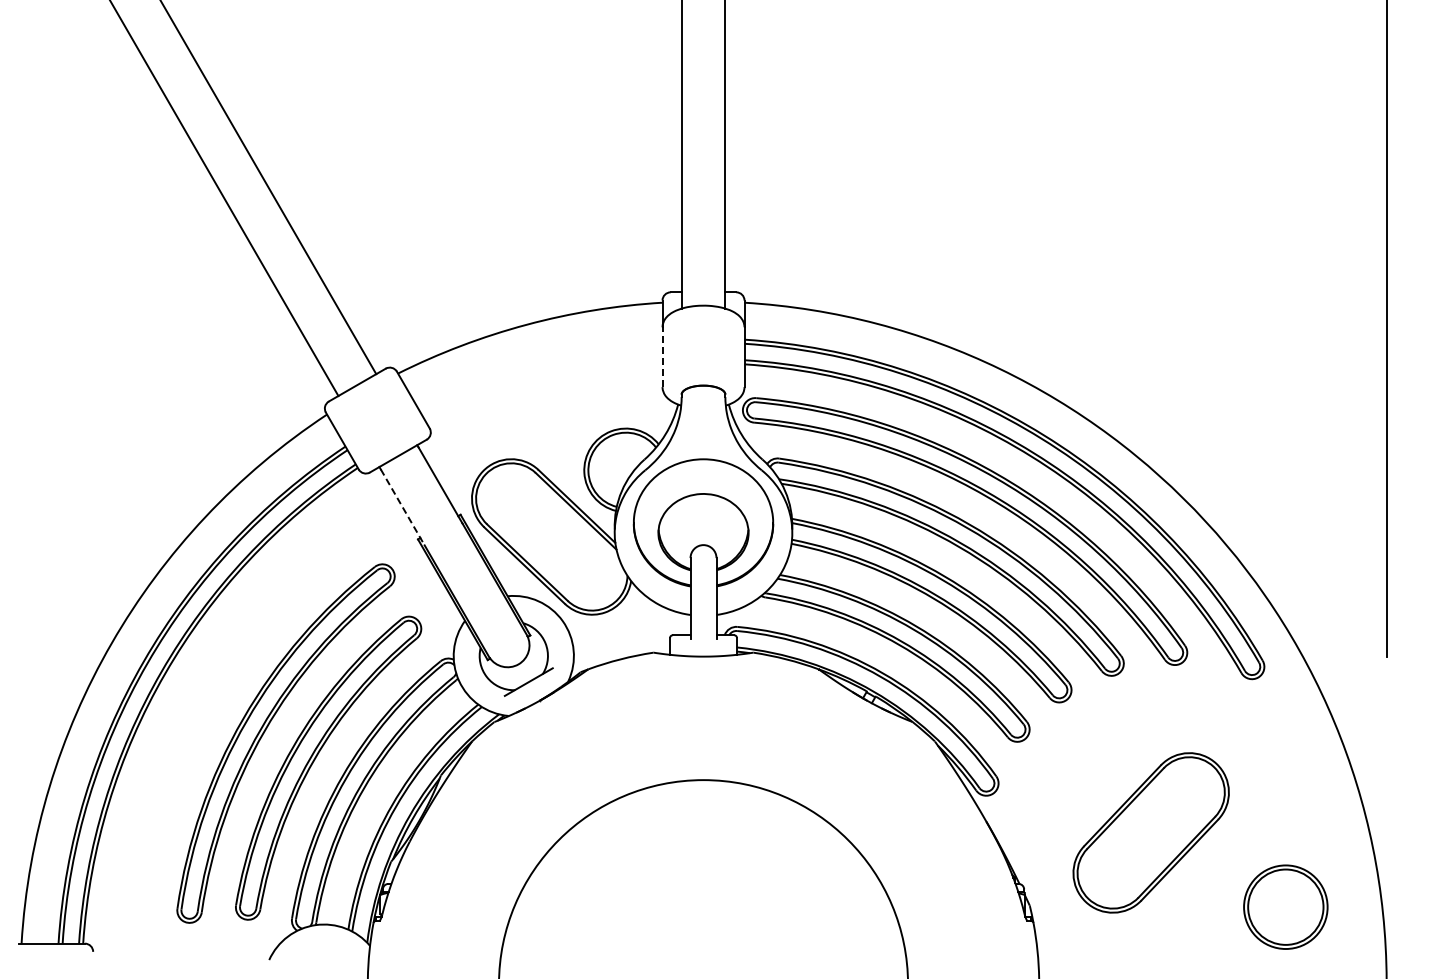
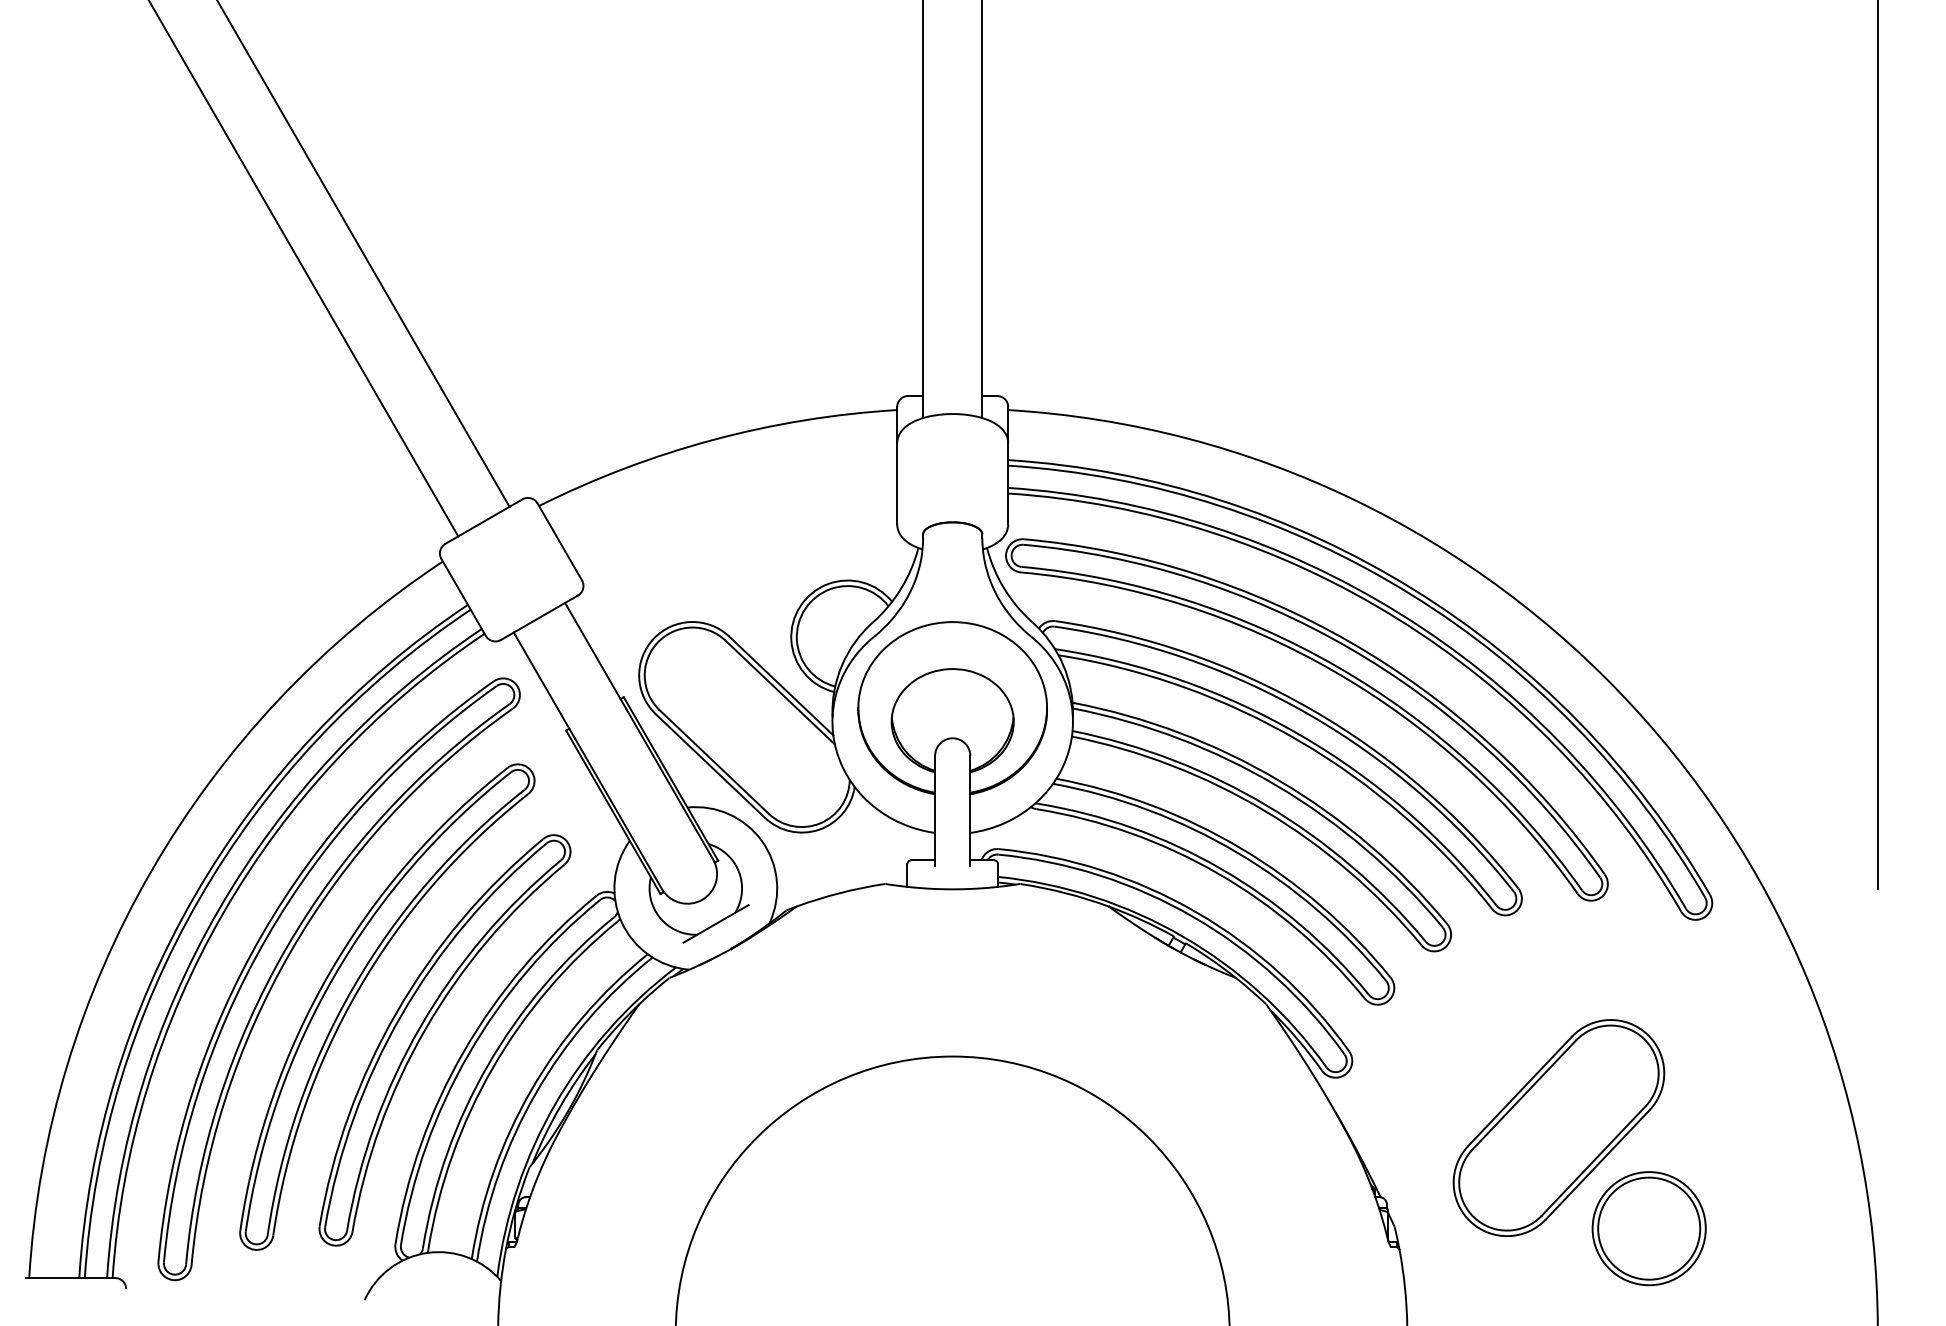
line: (662, 357) -> (897, 484), dashed -> solid
line: (402, 507) -> (545, 687), dashed -> solid
part: (217, 700) -> (294, 948), added
part: (1285, 906) -> (1648, 1227), moved

